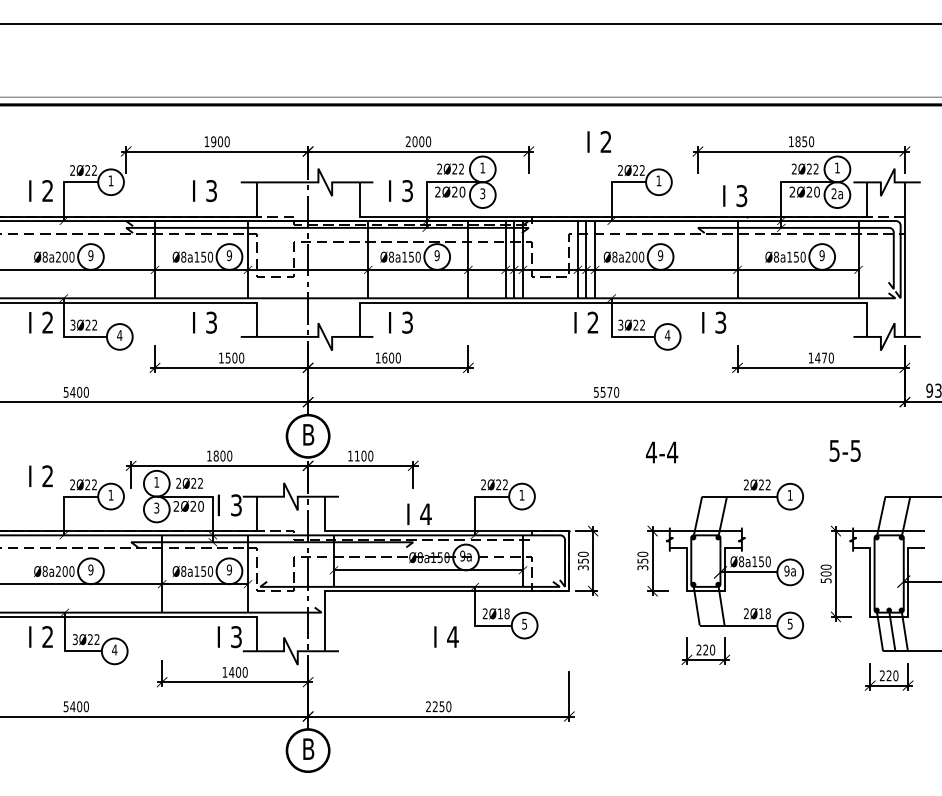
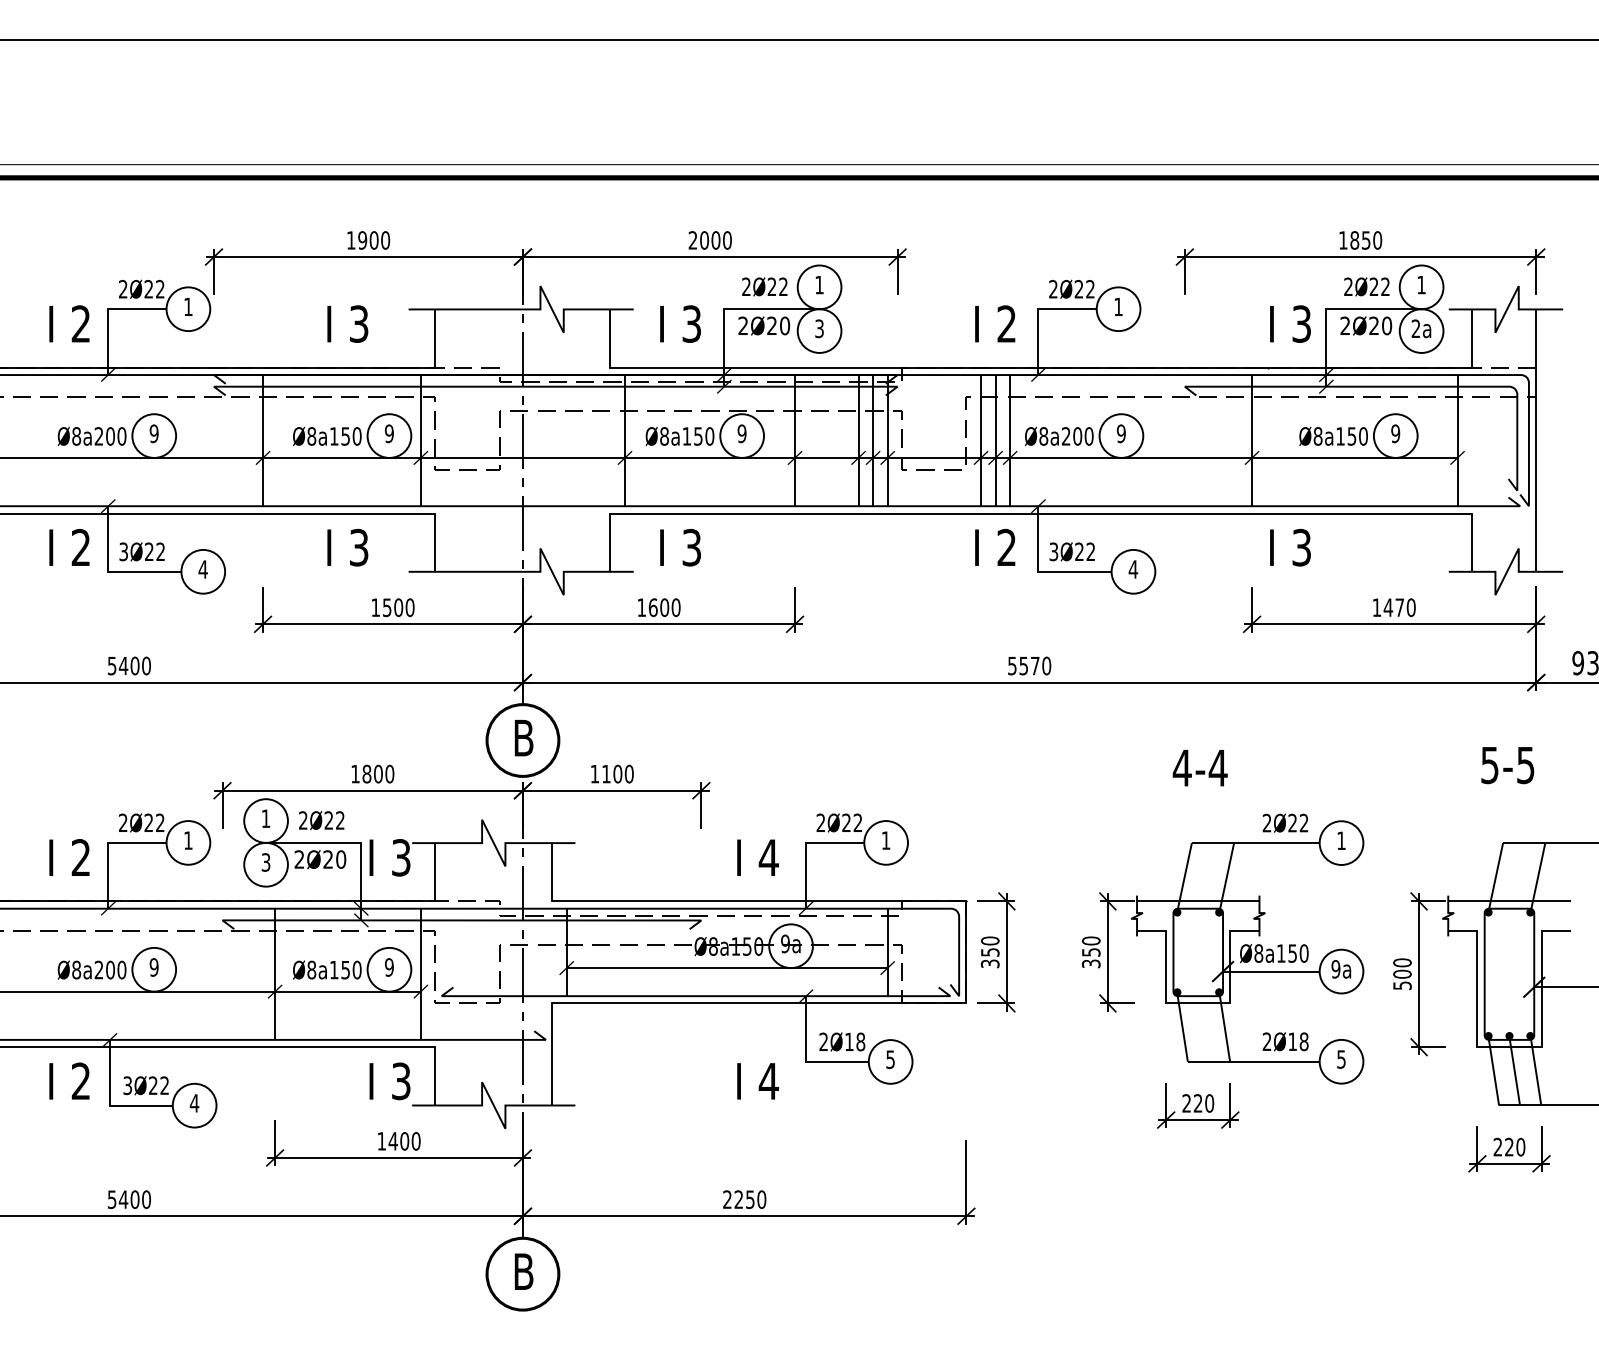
text: (598, 141) -> (993, 323), moved
text: (735, 196) -> (1291, 324), moved
text: (714, 322) -> (1291, 547), moved
text: (844, 450) -> (1506, 764), moved
text: (662, 452) -> (1201, 768), moved
text: (40, 475) -> (68, 856), moved
text: (419, 513) -> (757, 856), moved

